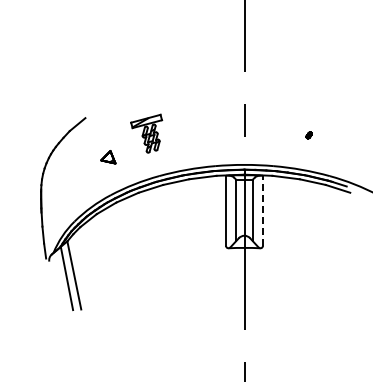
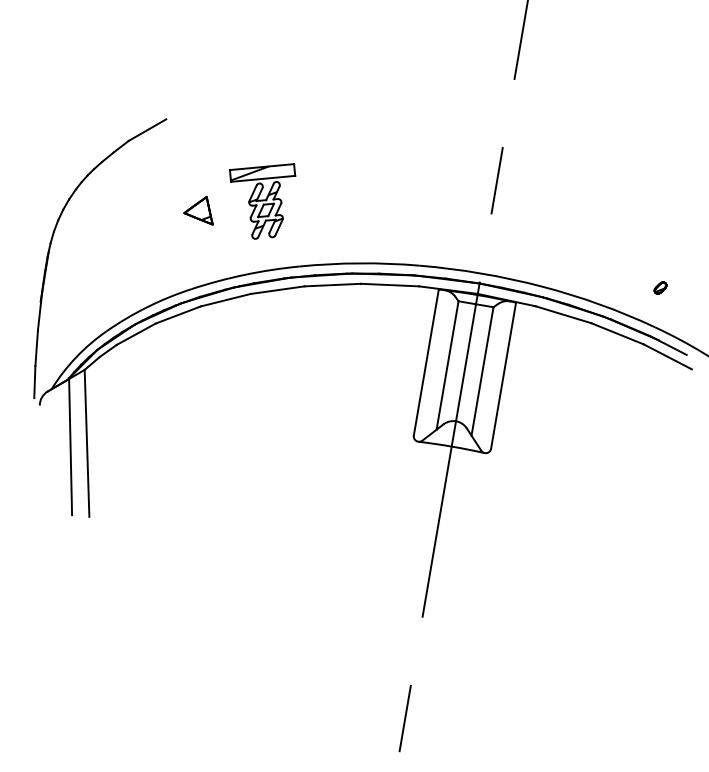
part: (146, 133) -> (258, 198), moved
part: (308, 135) -> (659, 288), moved
line: (263, 210) -> (504, 375), dashed -> solid

